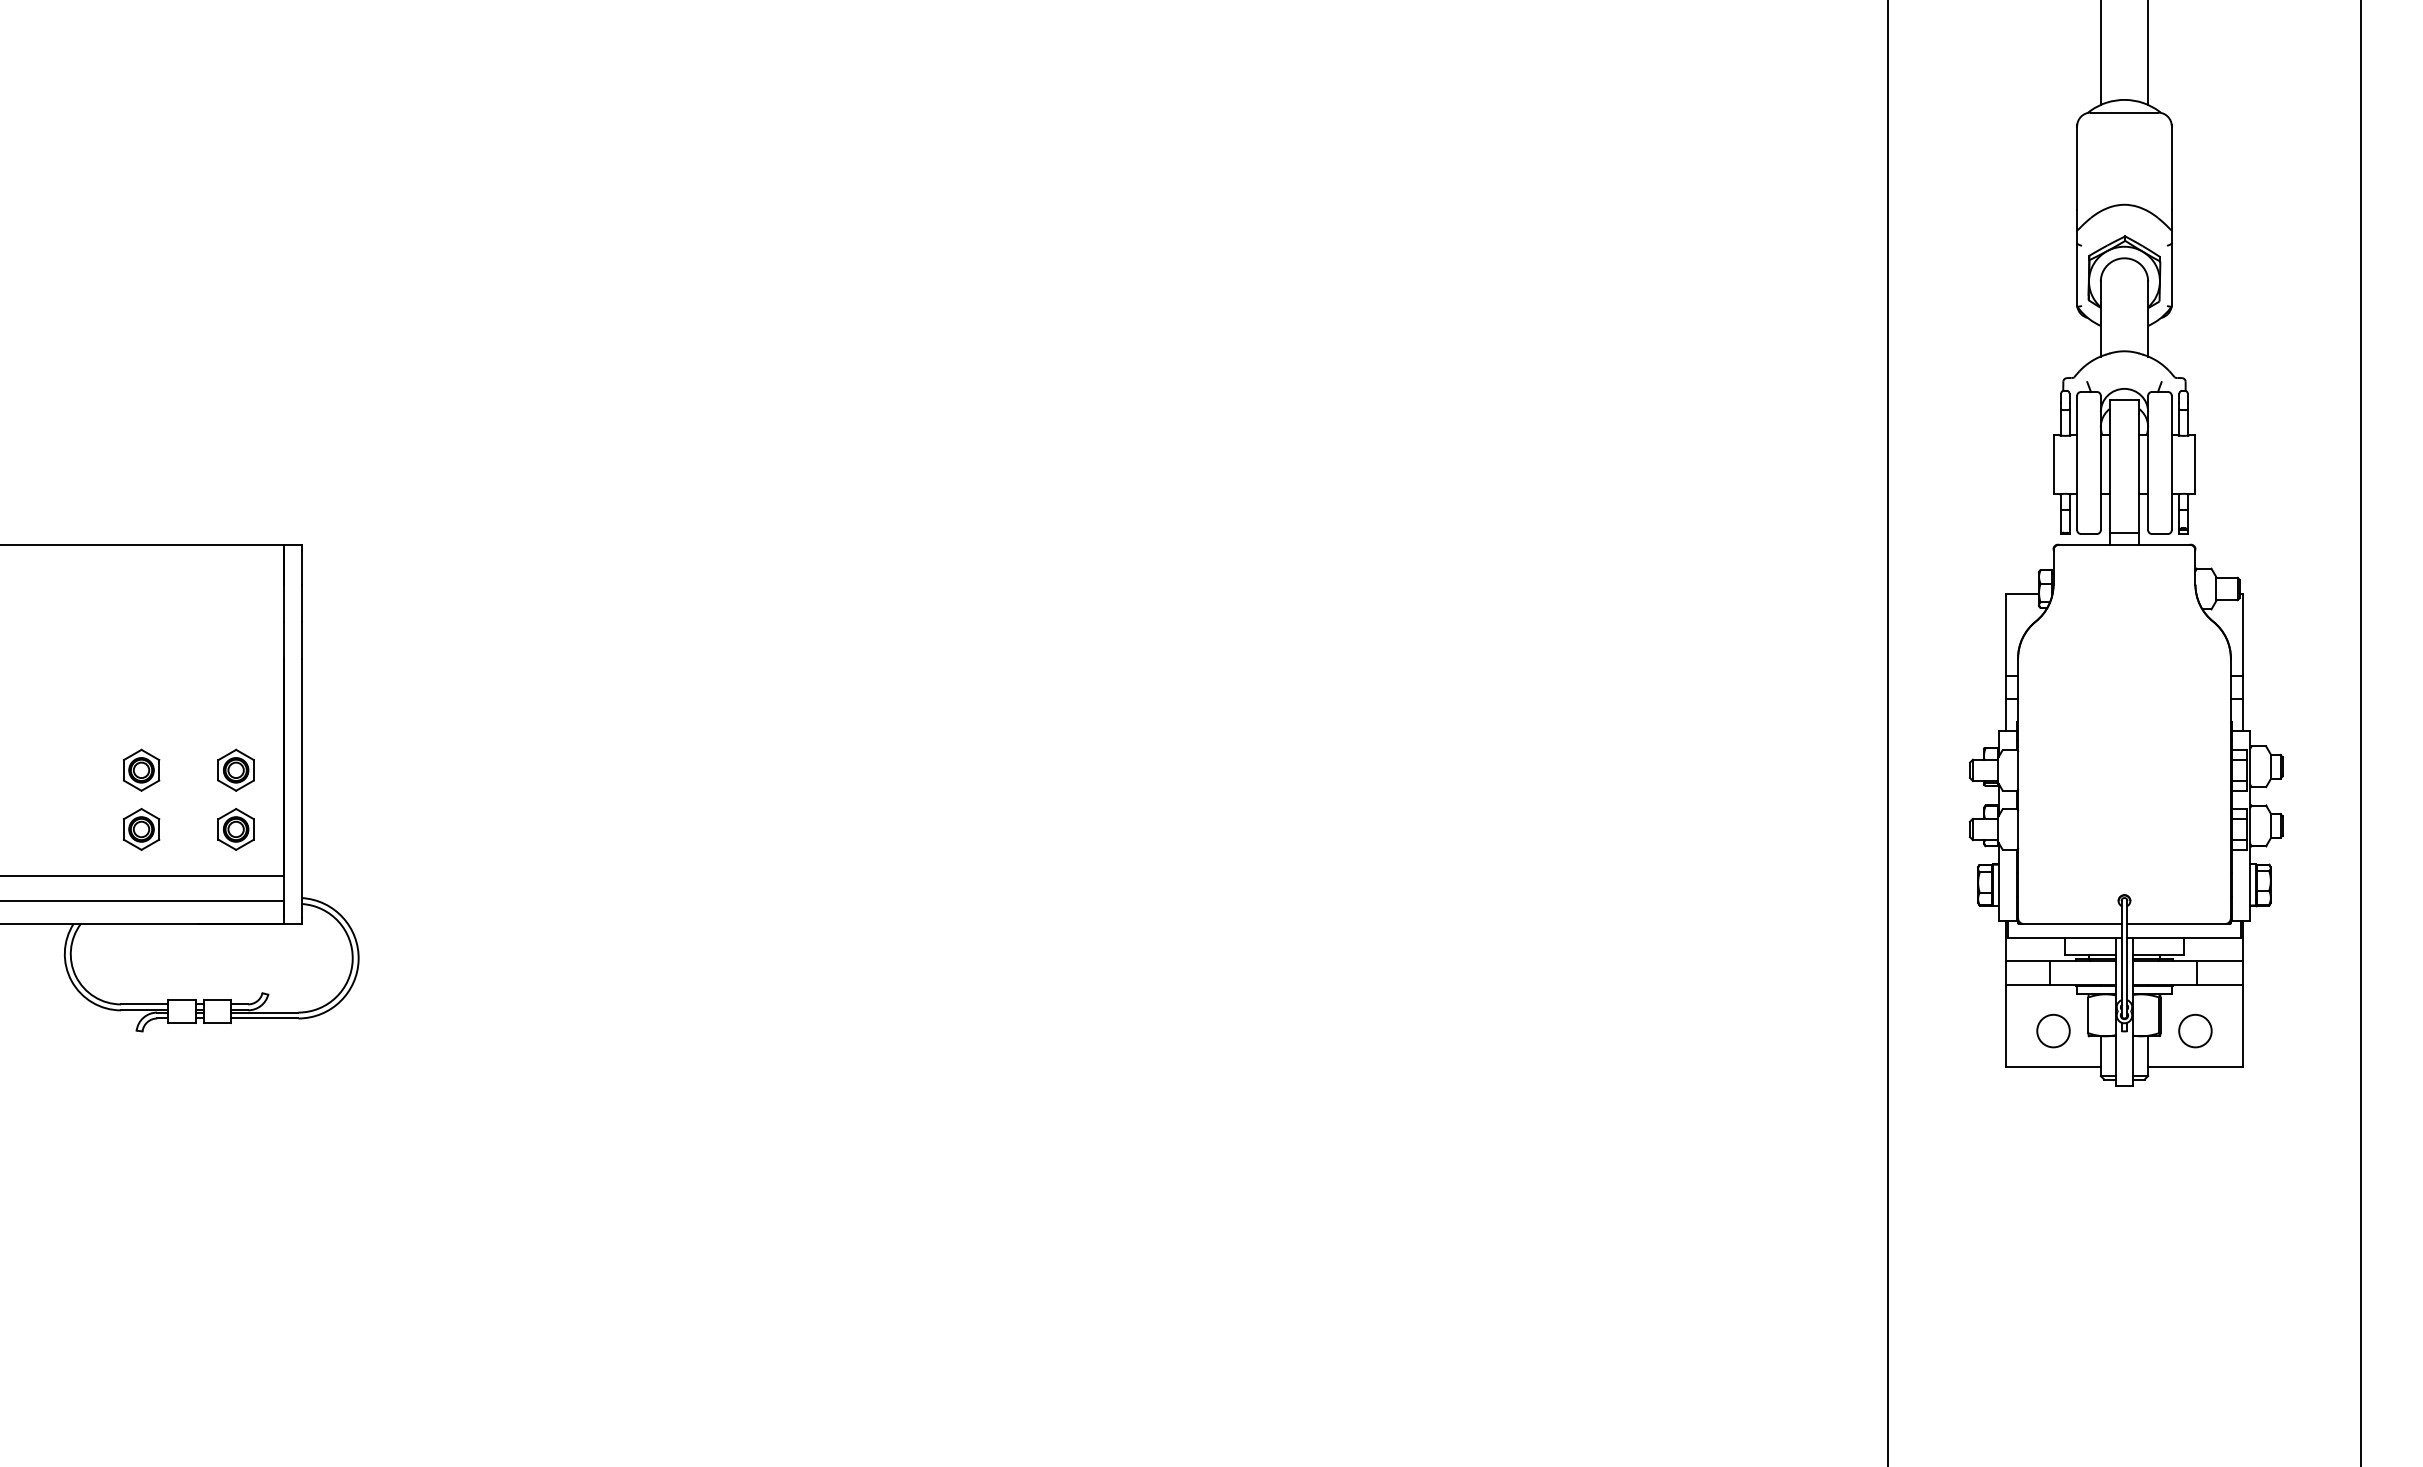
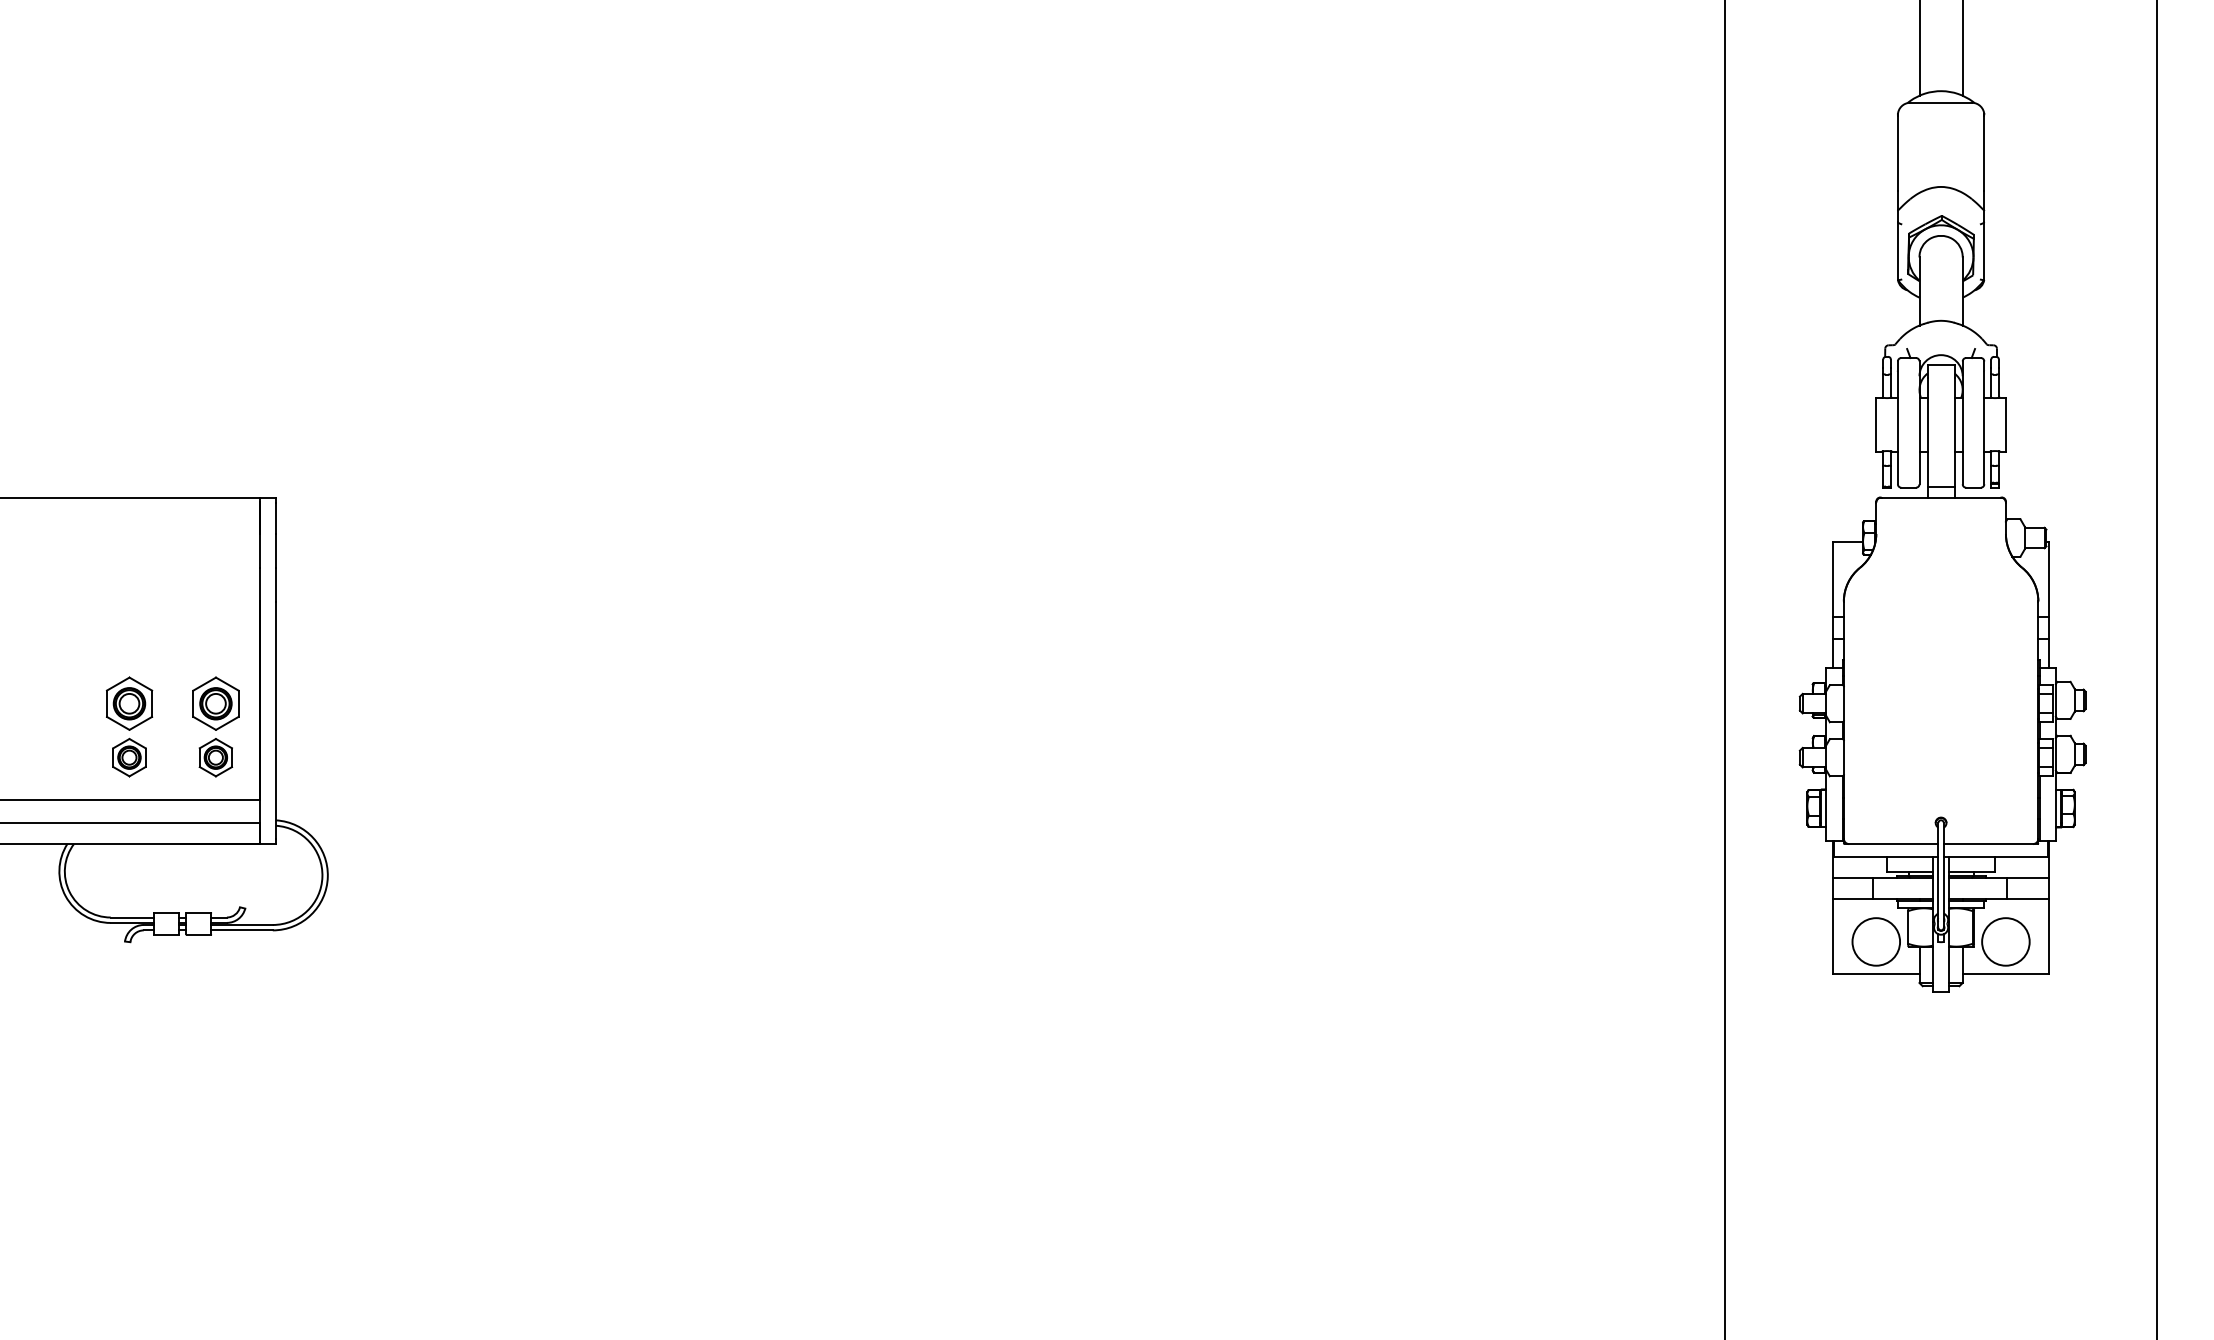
part: (141, 769) -> (129, 702), size x1.4
part: (235, 769) -> (215, 702), size x1.4
circle: (2053, 1030) -> (1876, 941), size x1.6
circle: (2195, 1030) -> (2005, 941), size x1.6

